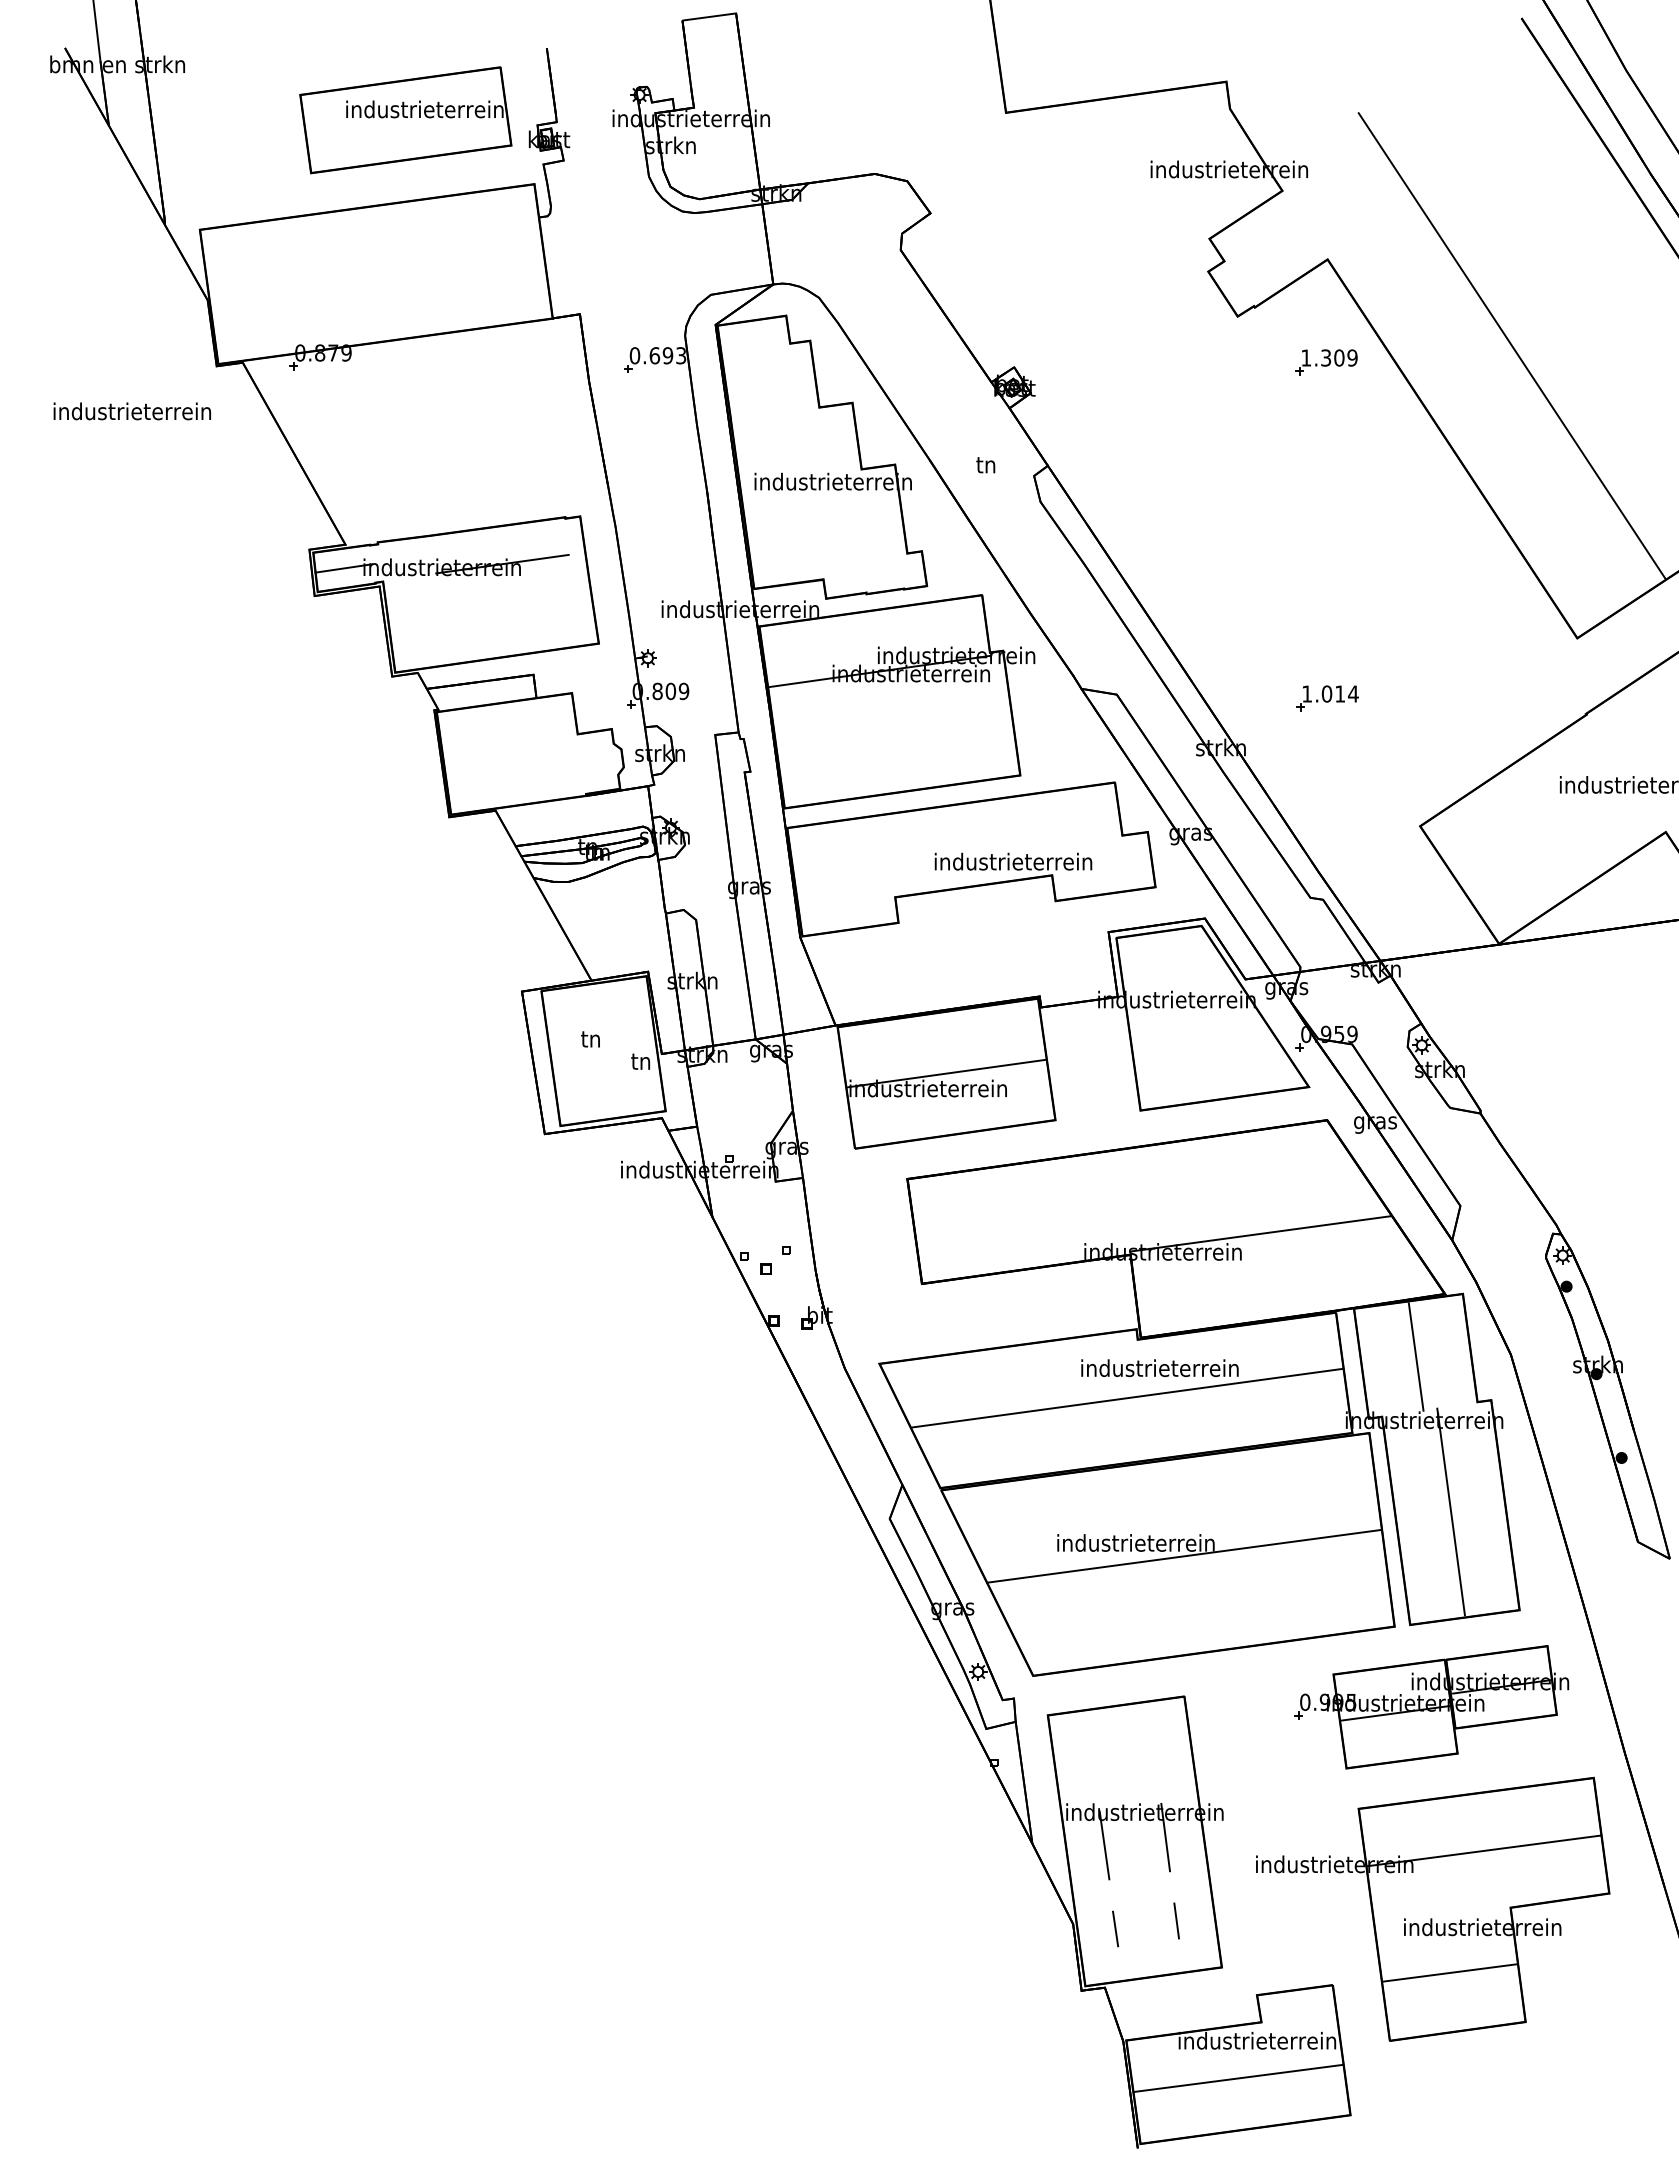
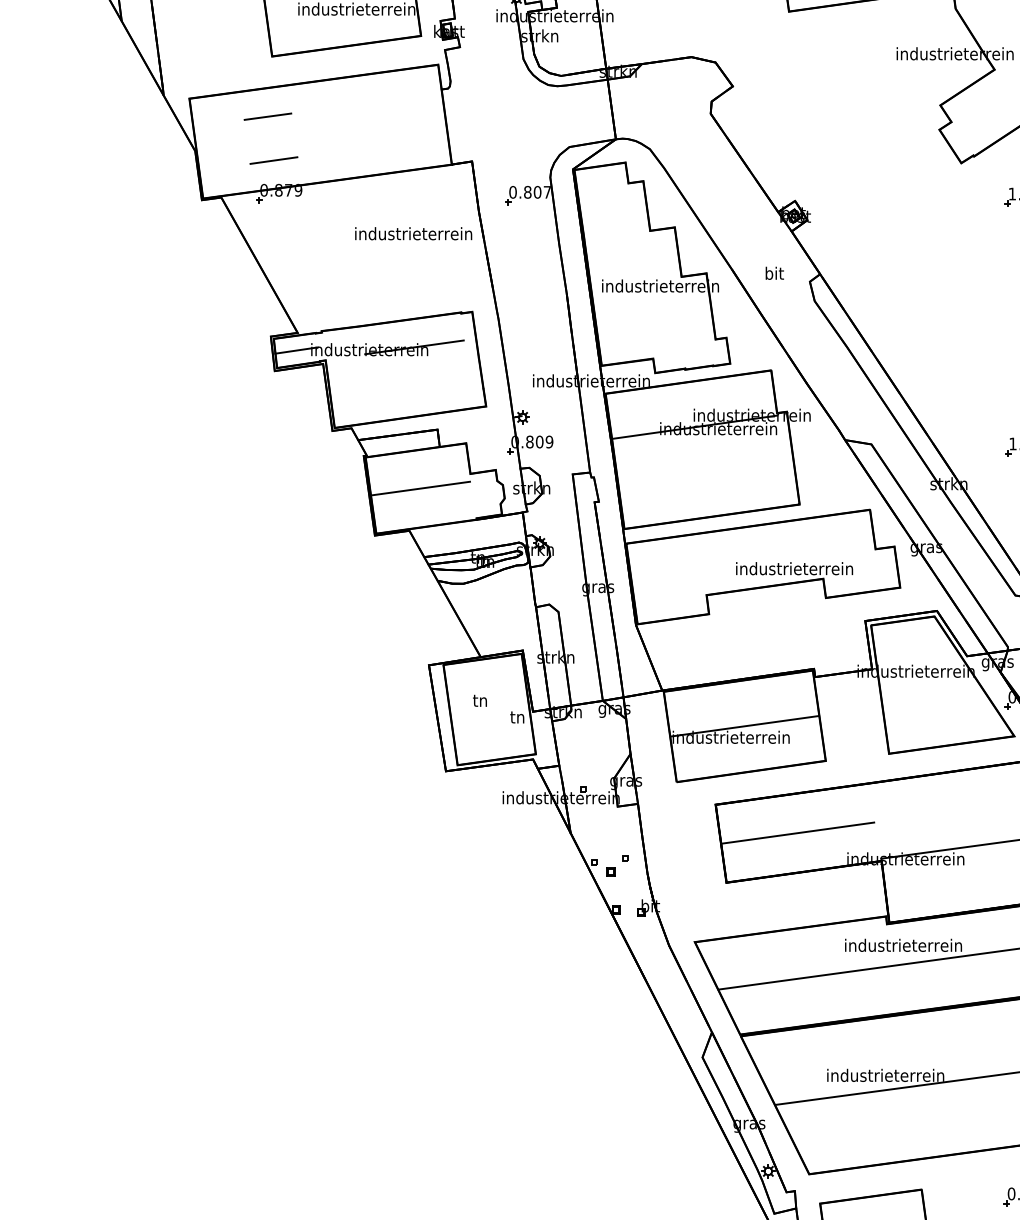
line: (305, 253) -> (267, 116), added
line: (313, 312) -> (273, 160), added
text: (667, 355) -> (537, 192), 0.693 -> 0.807
text: (131, 411) -> (413, 233), moved
text: (986, 464) -> (774, 273), tn -> bit
line: (511, 753) -> (421, 488), added
line: (1018, 1217) -> (798, 833), added

